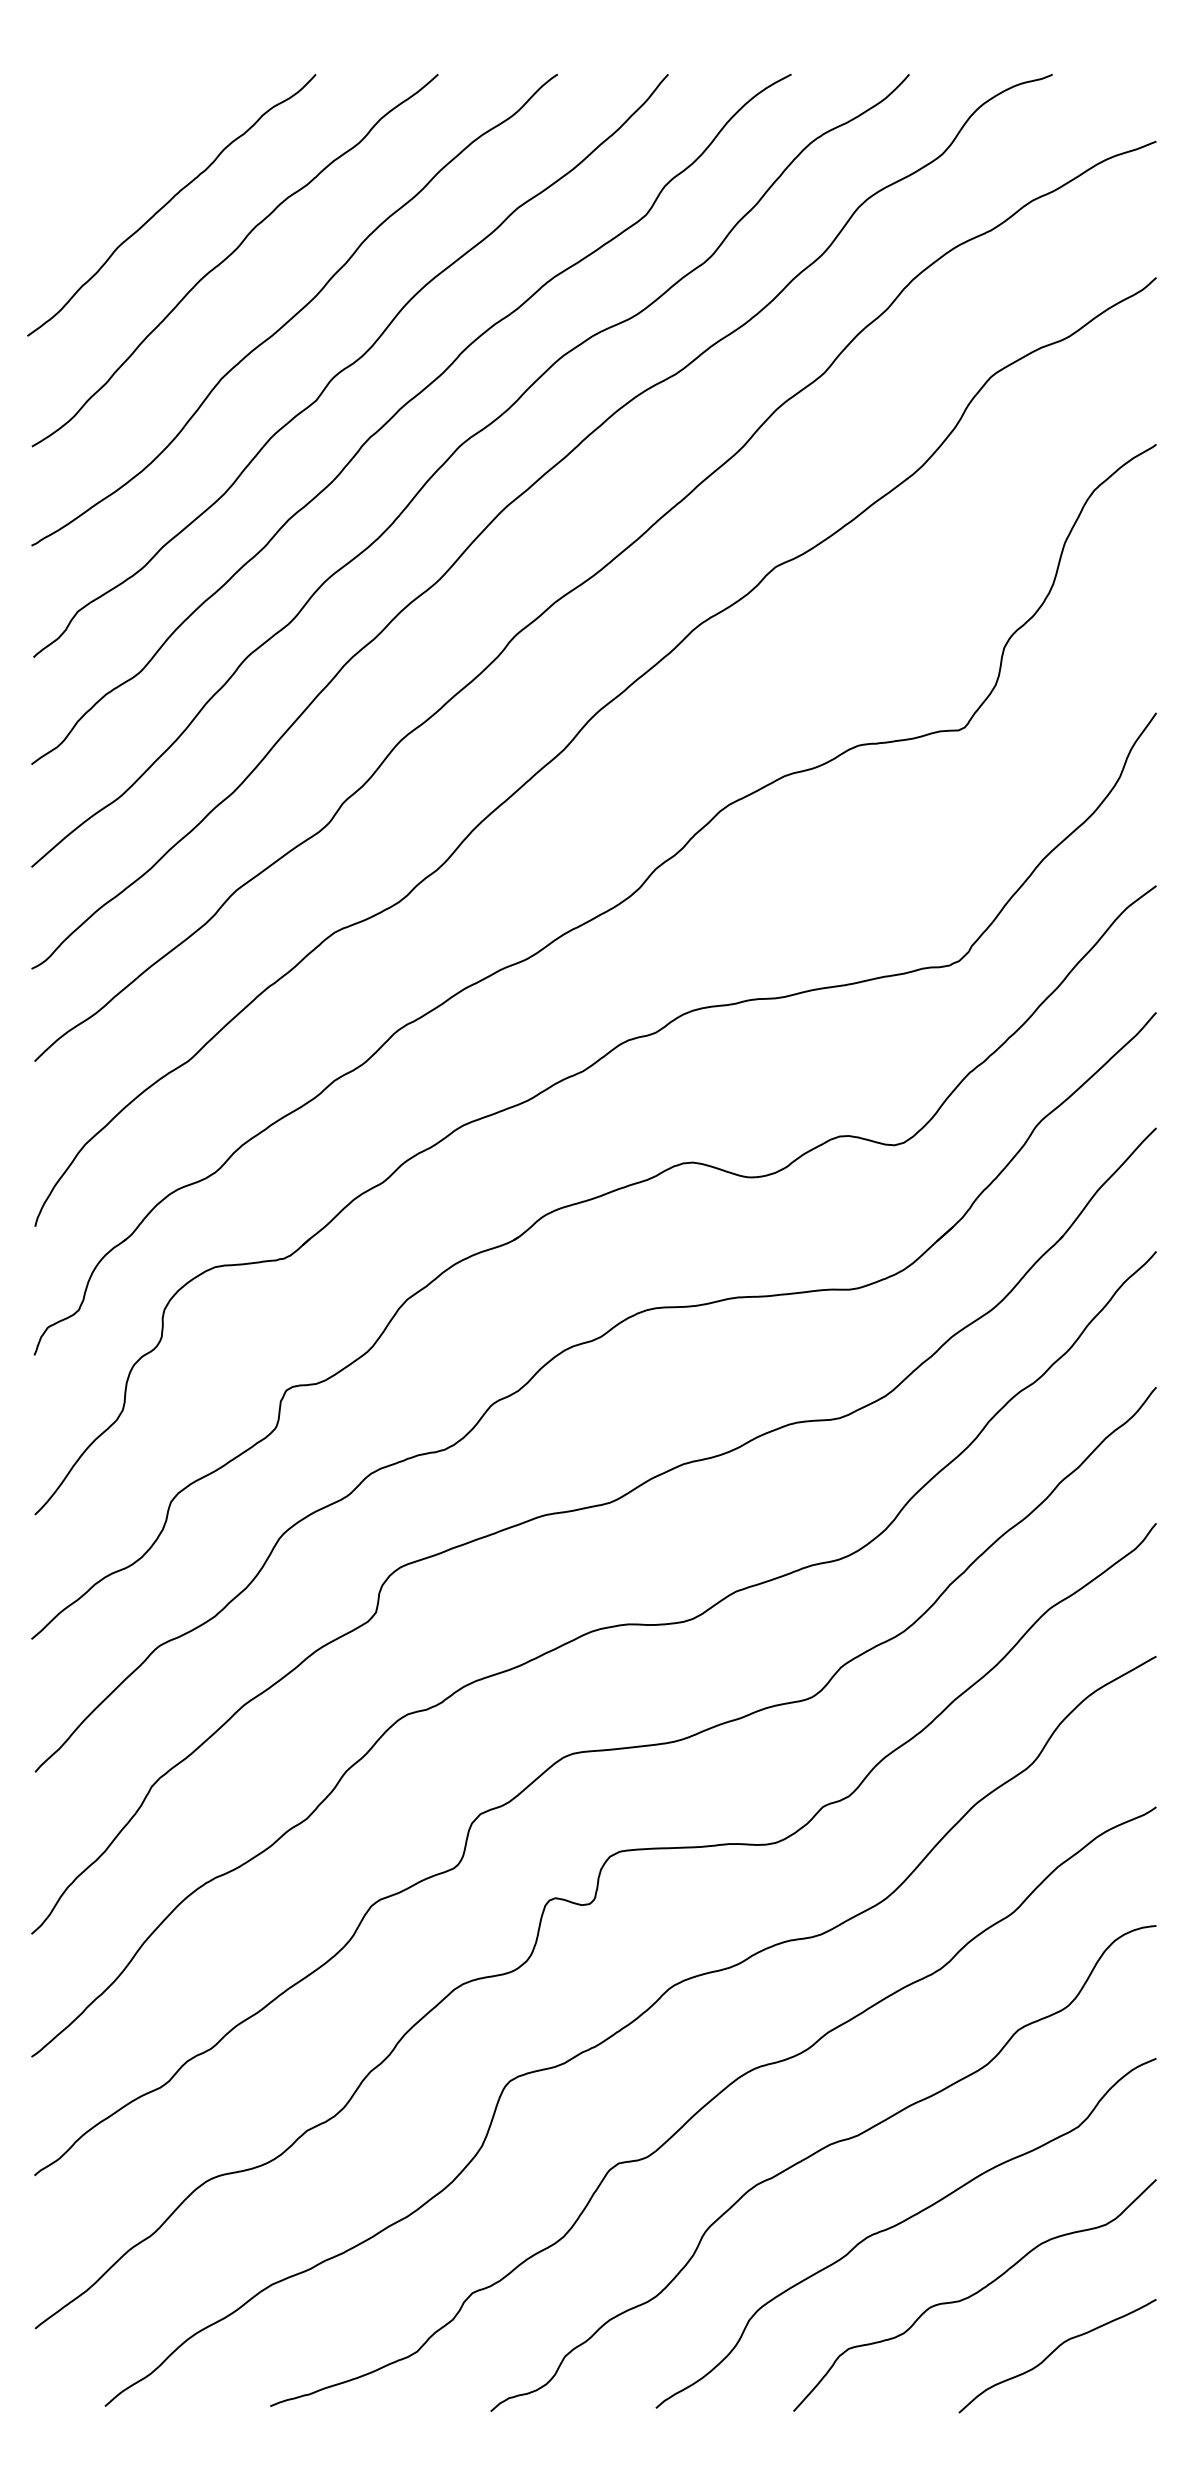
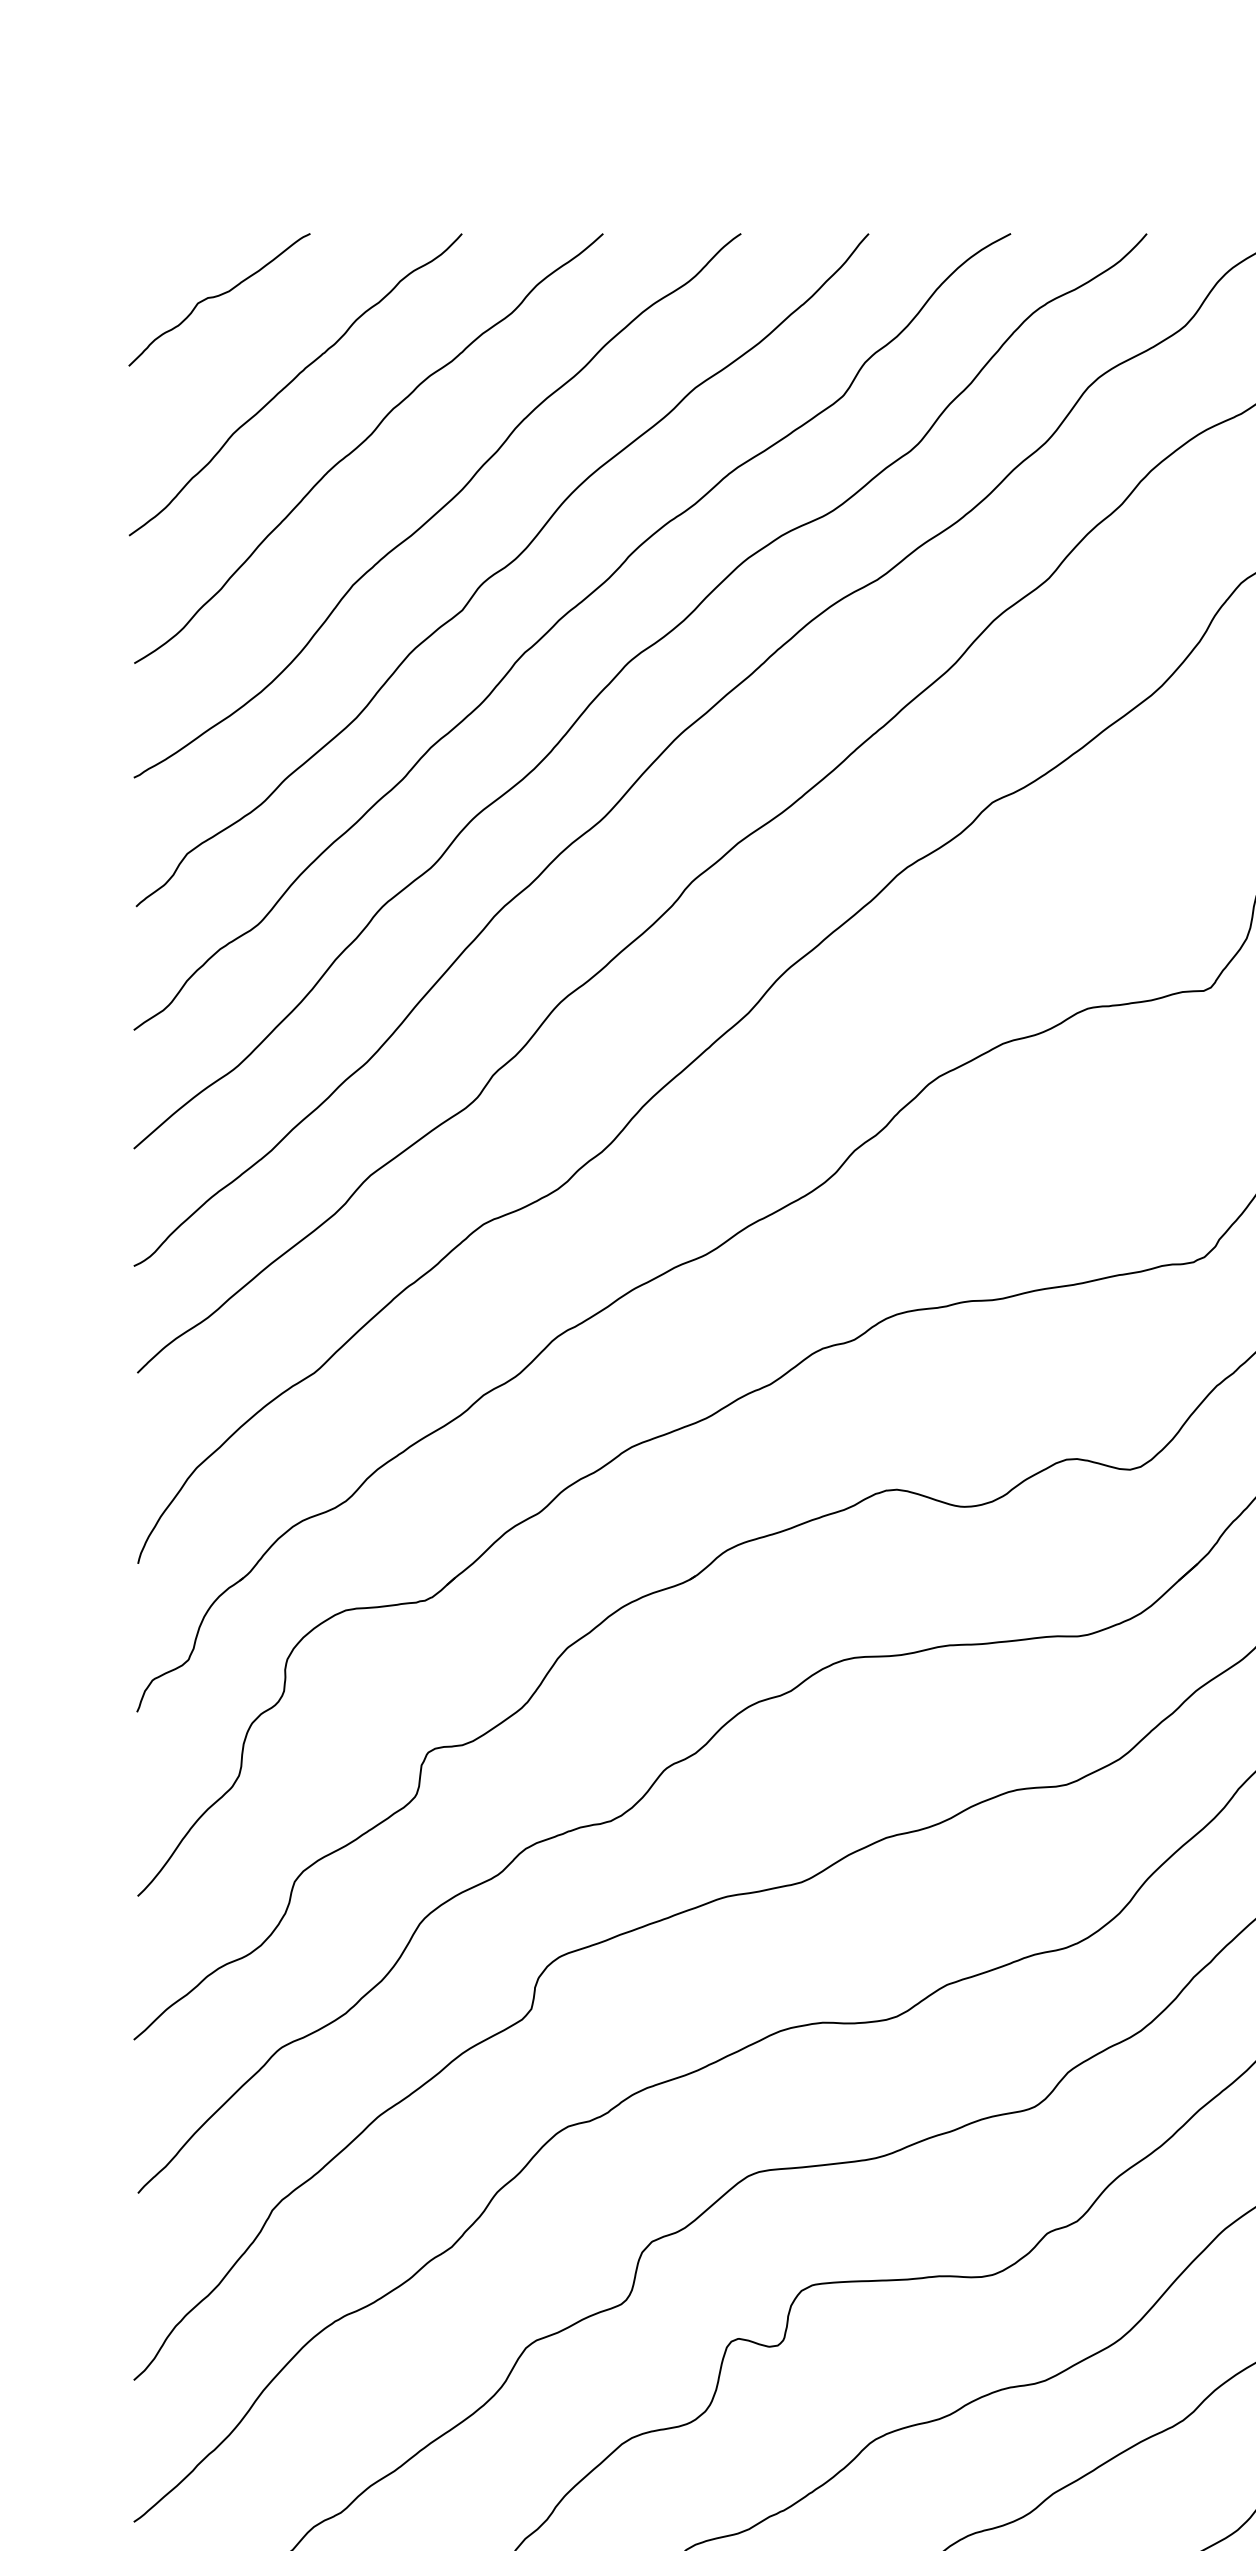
curve: (104, 129) -> (218, 297), added

